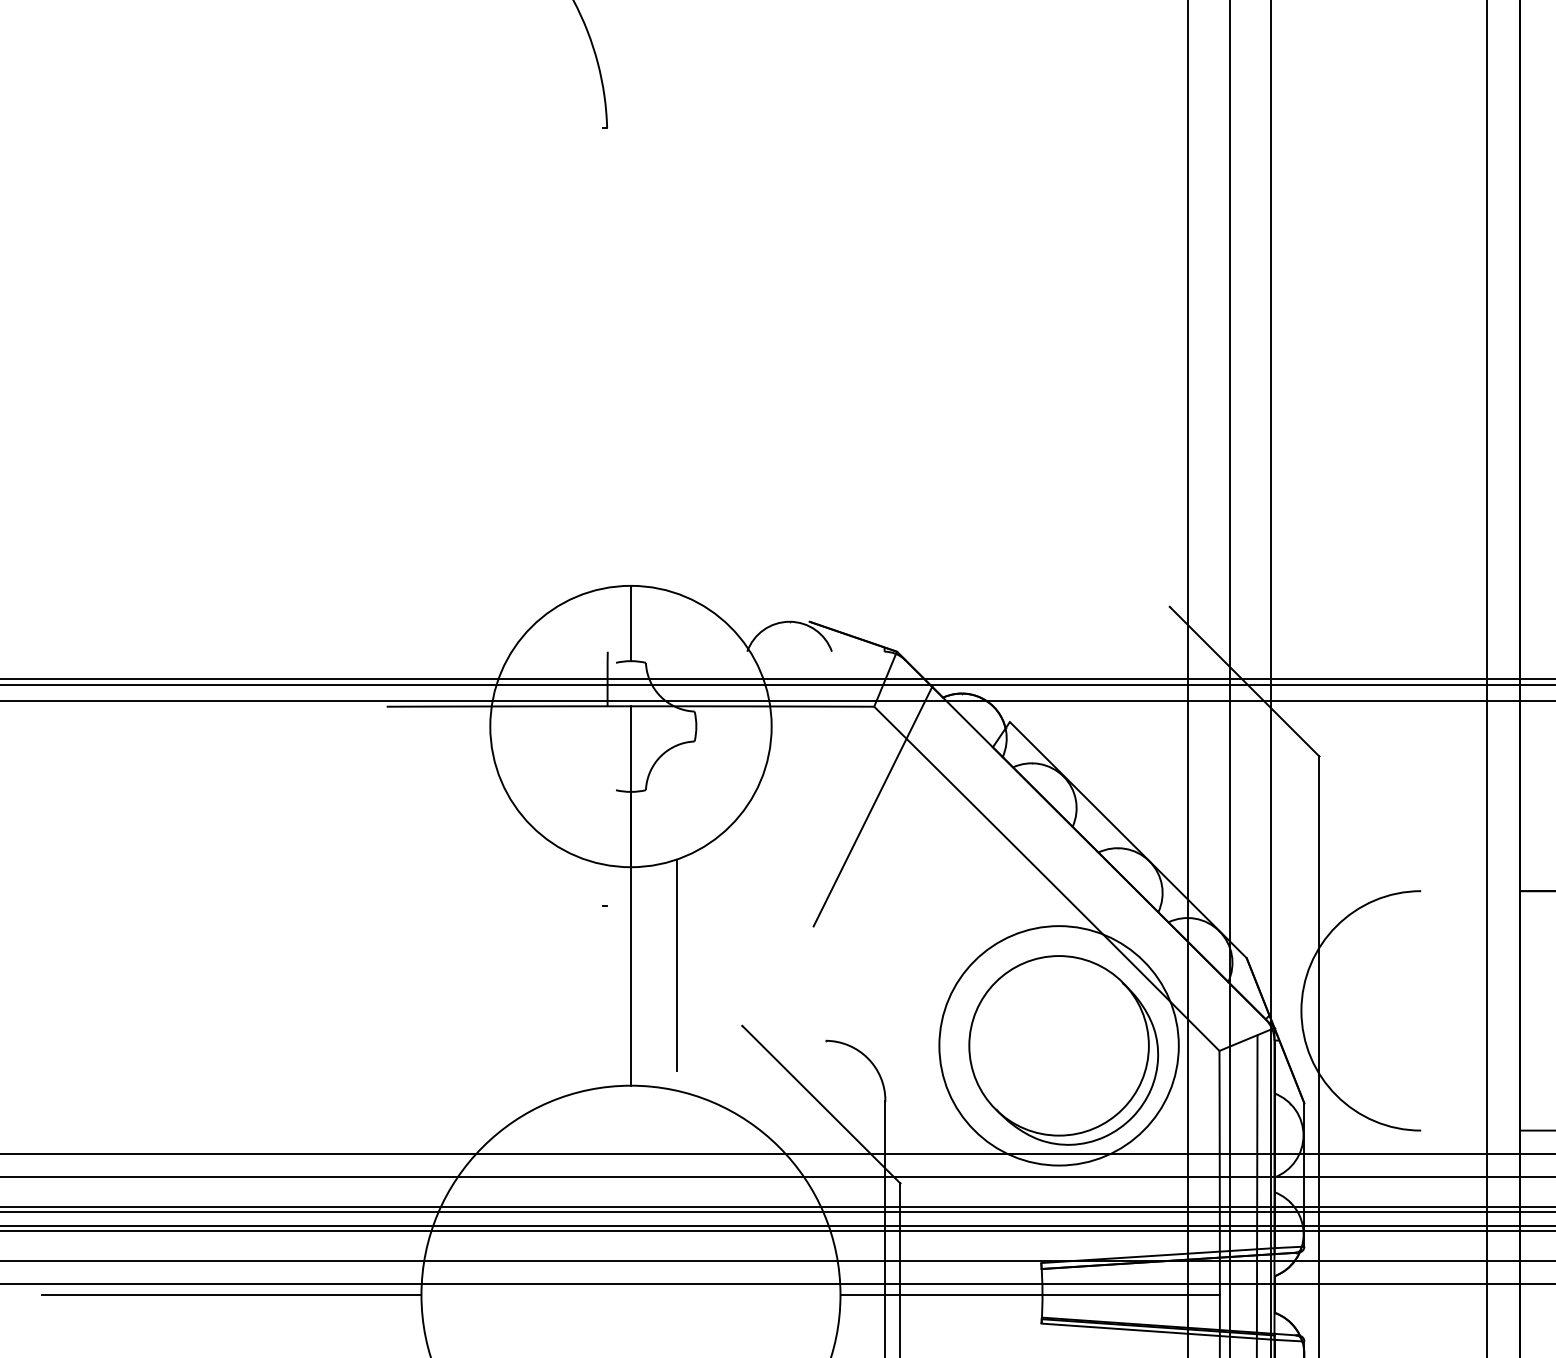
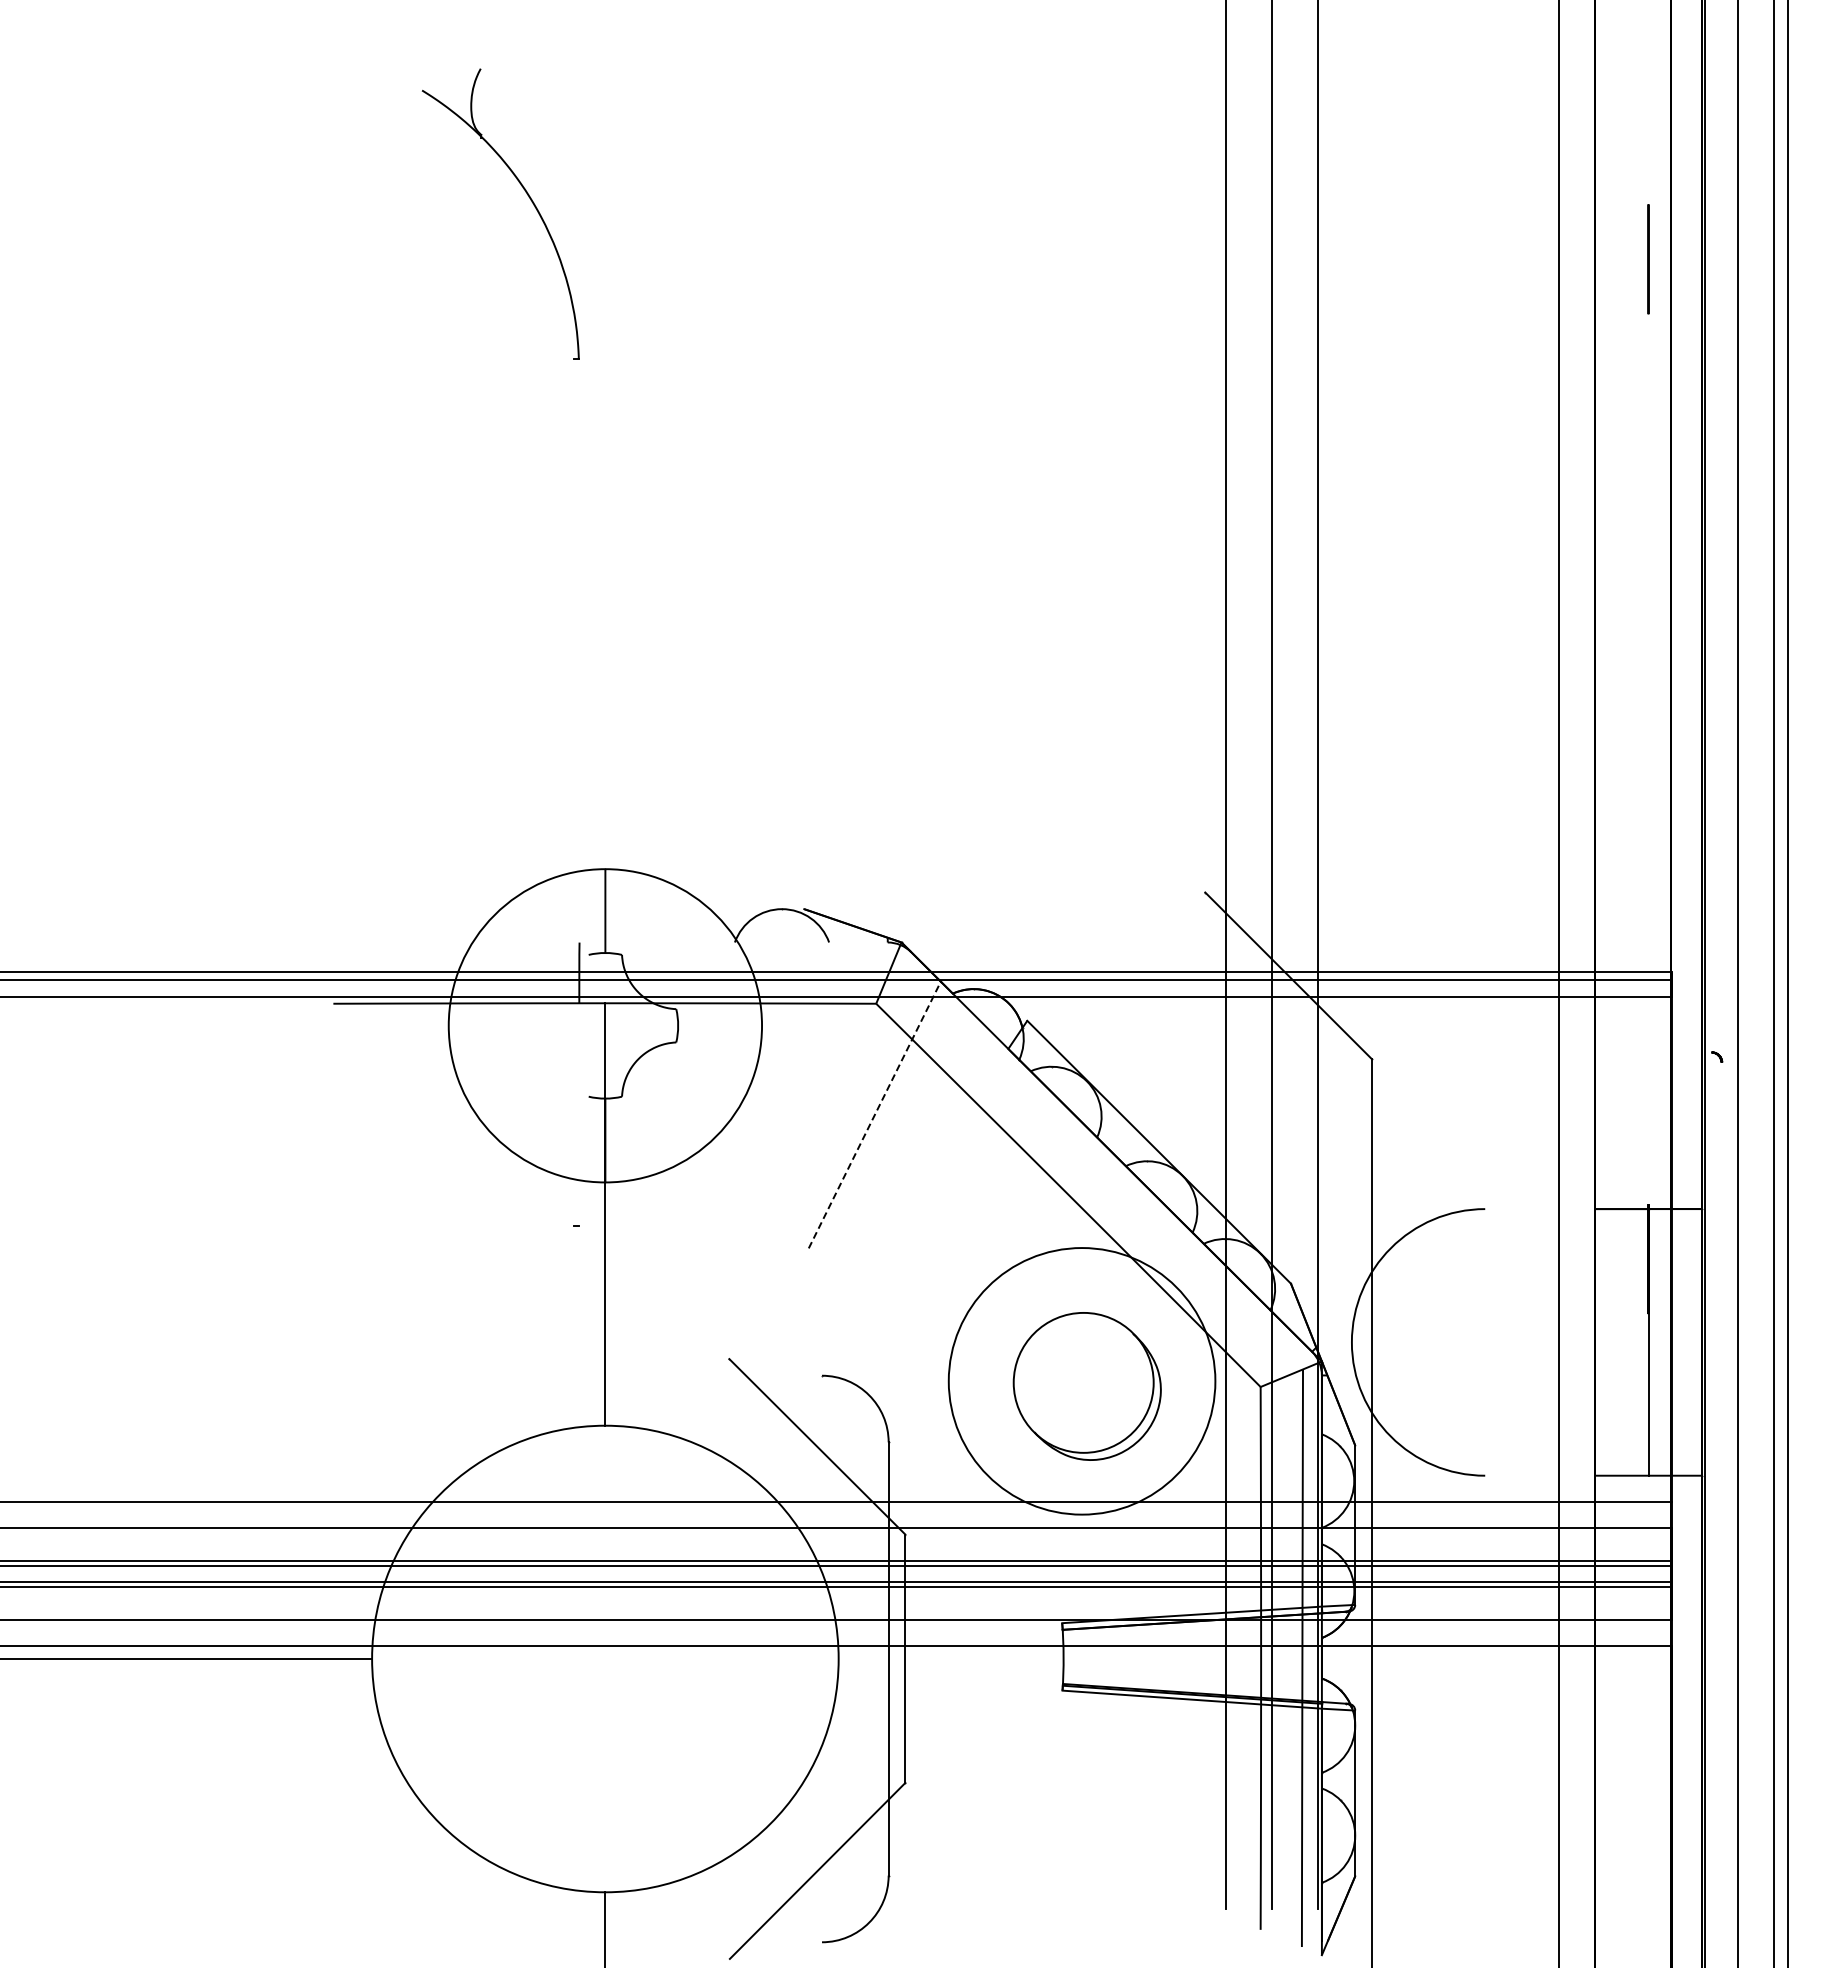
line: (872, 807) -> (874, 1115), solid -> dashed
line: (676, 966) -> (656, 1292), removed
part: (1063, 1050) -> (1087, 1386), size x0.7
line: (1029, 1295) -> (1049, 1659), removed

